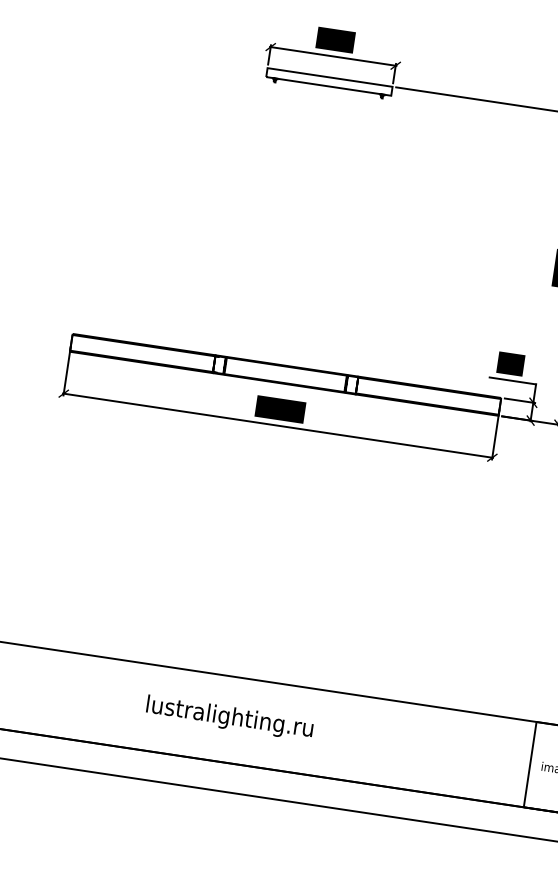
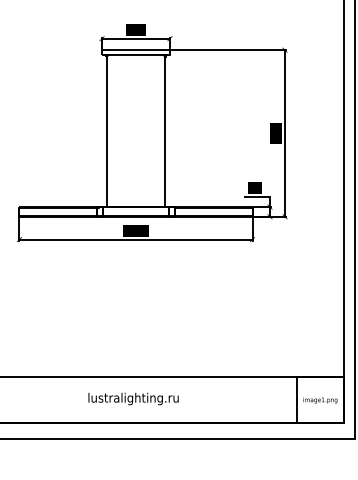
line: (253, 220) -> (106, 132), added
line: (361, 236) -> (165, 132), added

